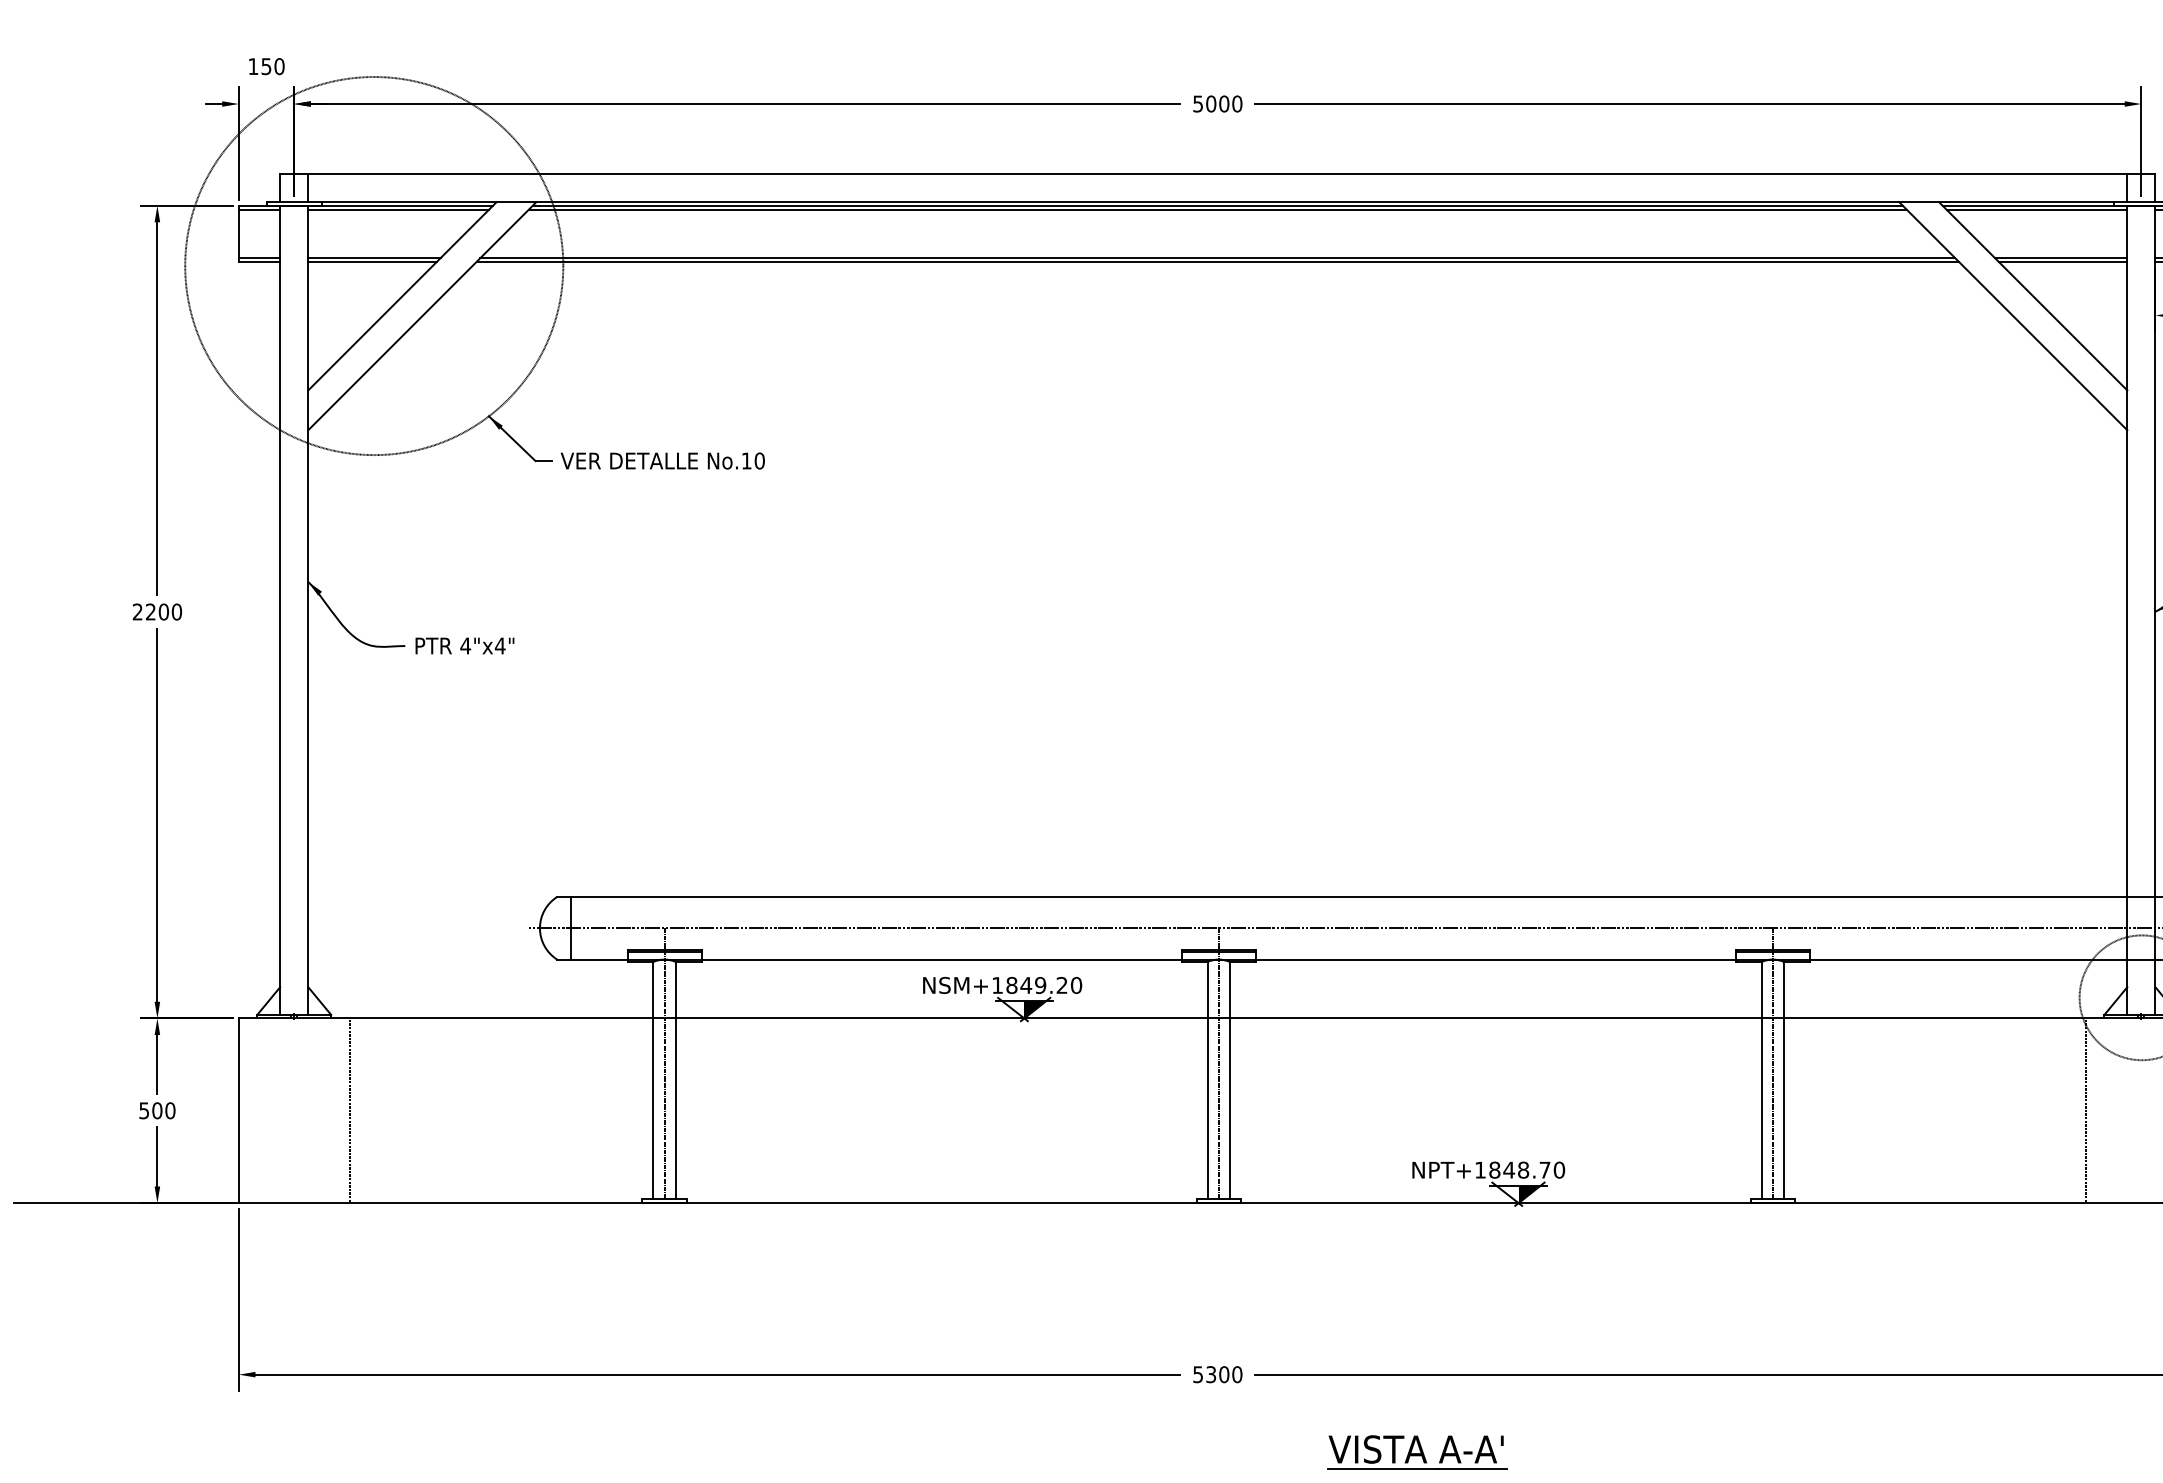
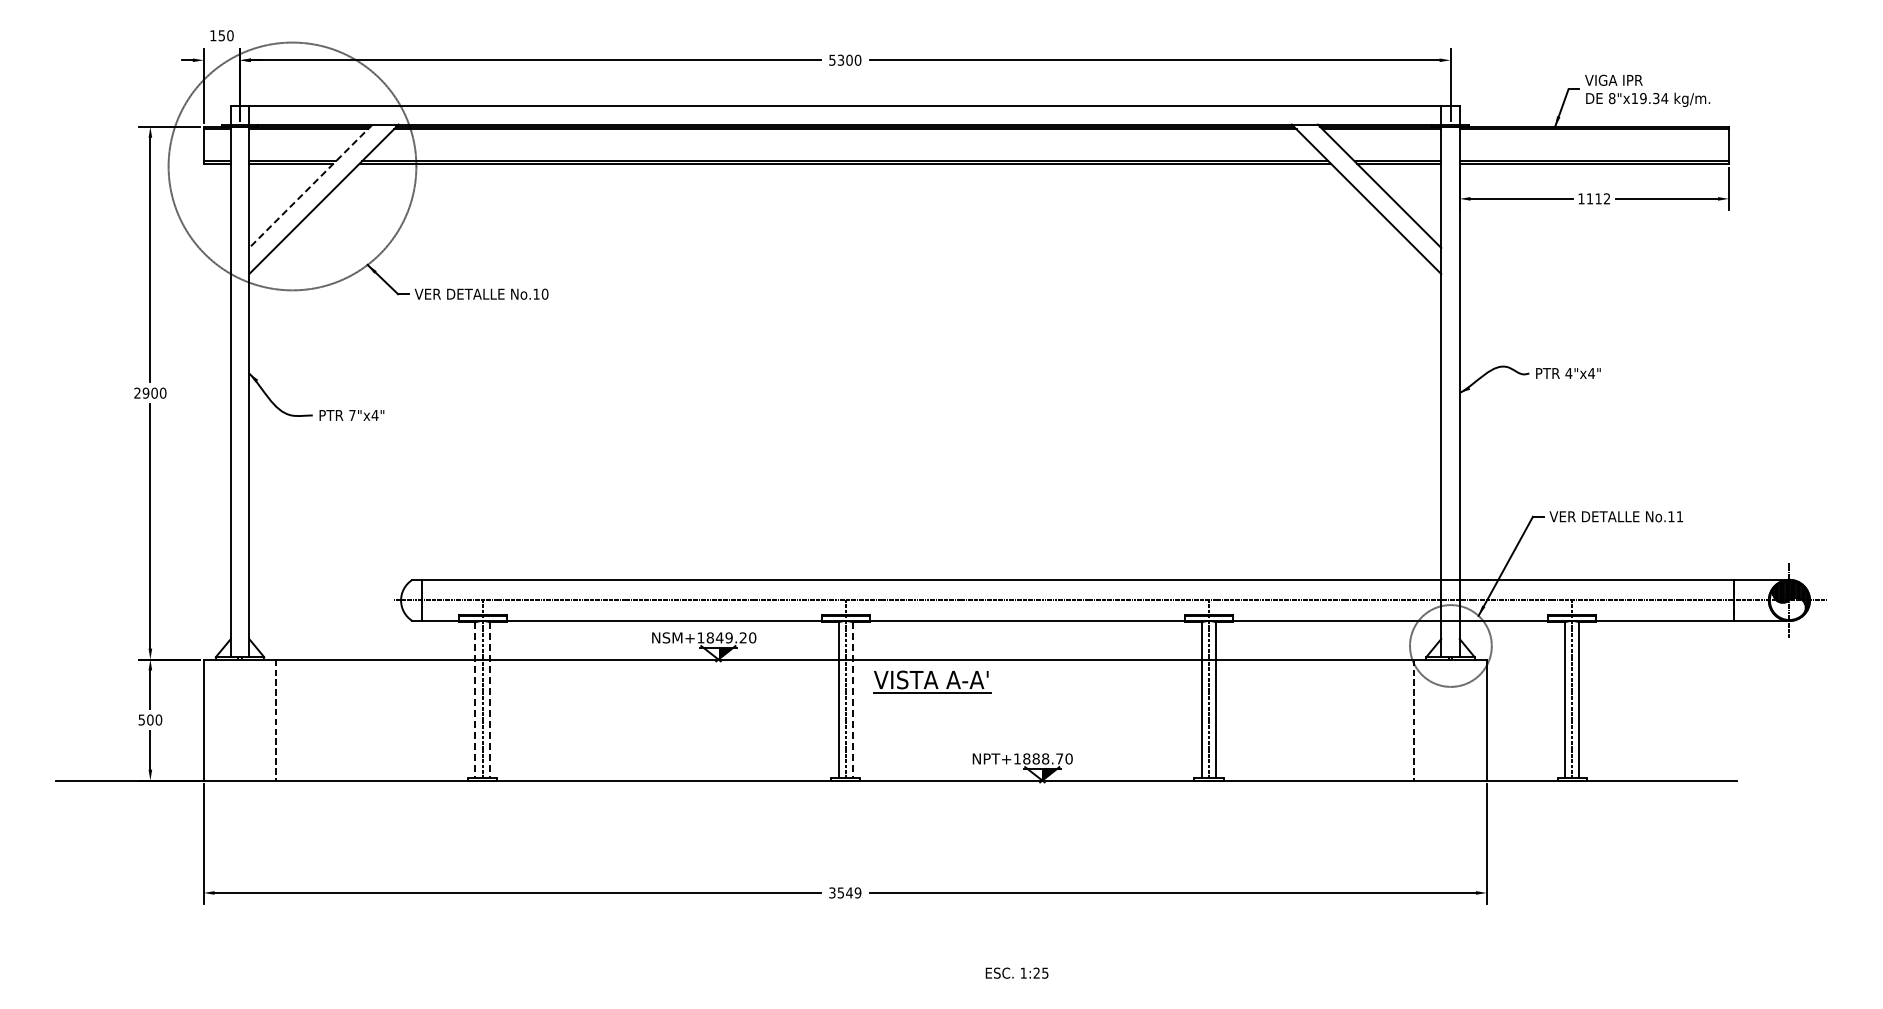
text: (1210, 102) -> (840, 59), 5000 -> 5300
line: (401, 296) -> (310, 186), solid -> dashed
text: (149, 610) -> (145, 392), 2200 -> 2900
text: (464, 646) -> (351, 415), 4"x4" -> 7"x4"
line: (653, 1080) -> (475, 700), solid -> dashed
line: (676, 1080) -> (490, 700), solid -> dashed
line: (1230, 1080) -> (853, 700), solid -> dashed
text: (1509, 1169) -> (1036, 758), NPT+1848.70 -> NPT+1888.70
text: (1218, 1373) -> (845, 892), 5300 -> 3549
part: (1418, 1451) -> (932, 681), moved

